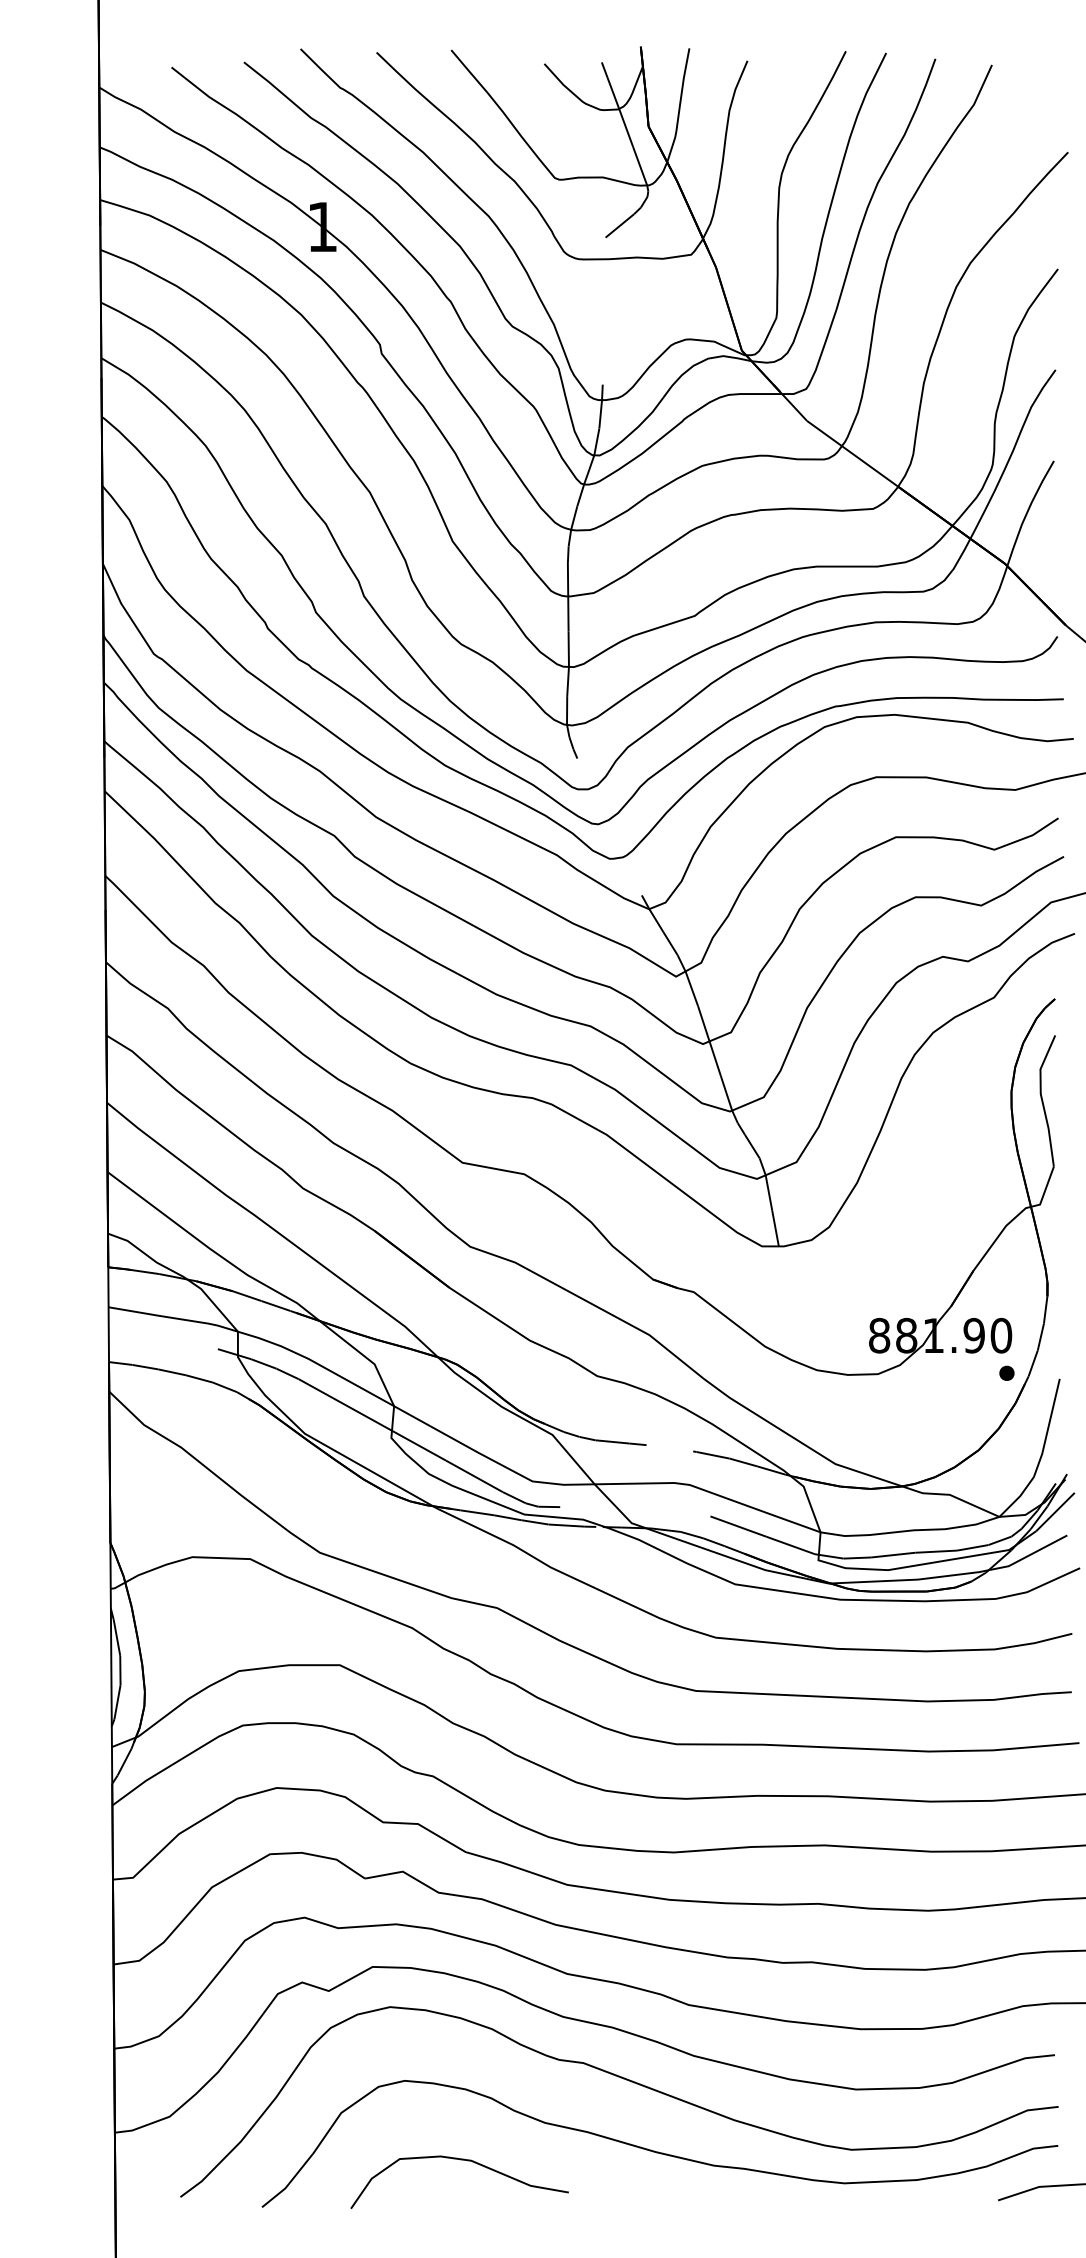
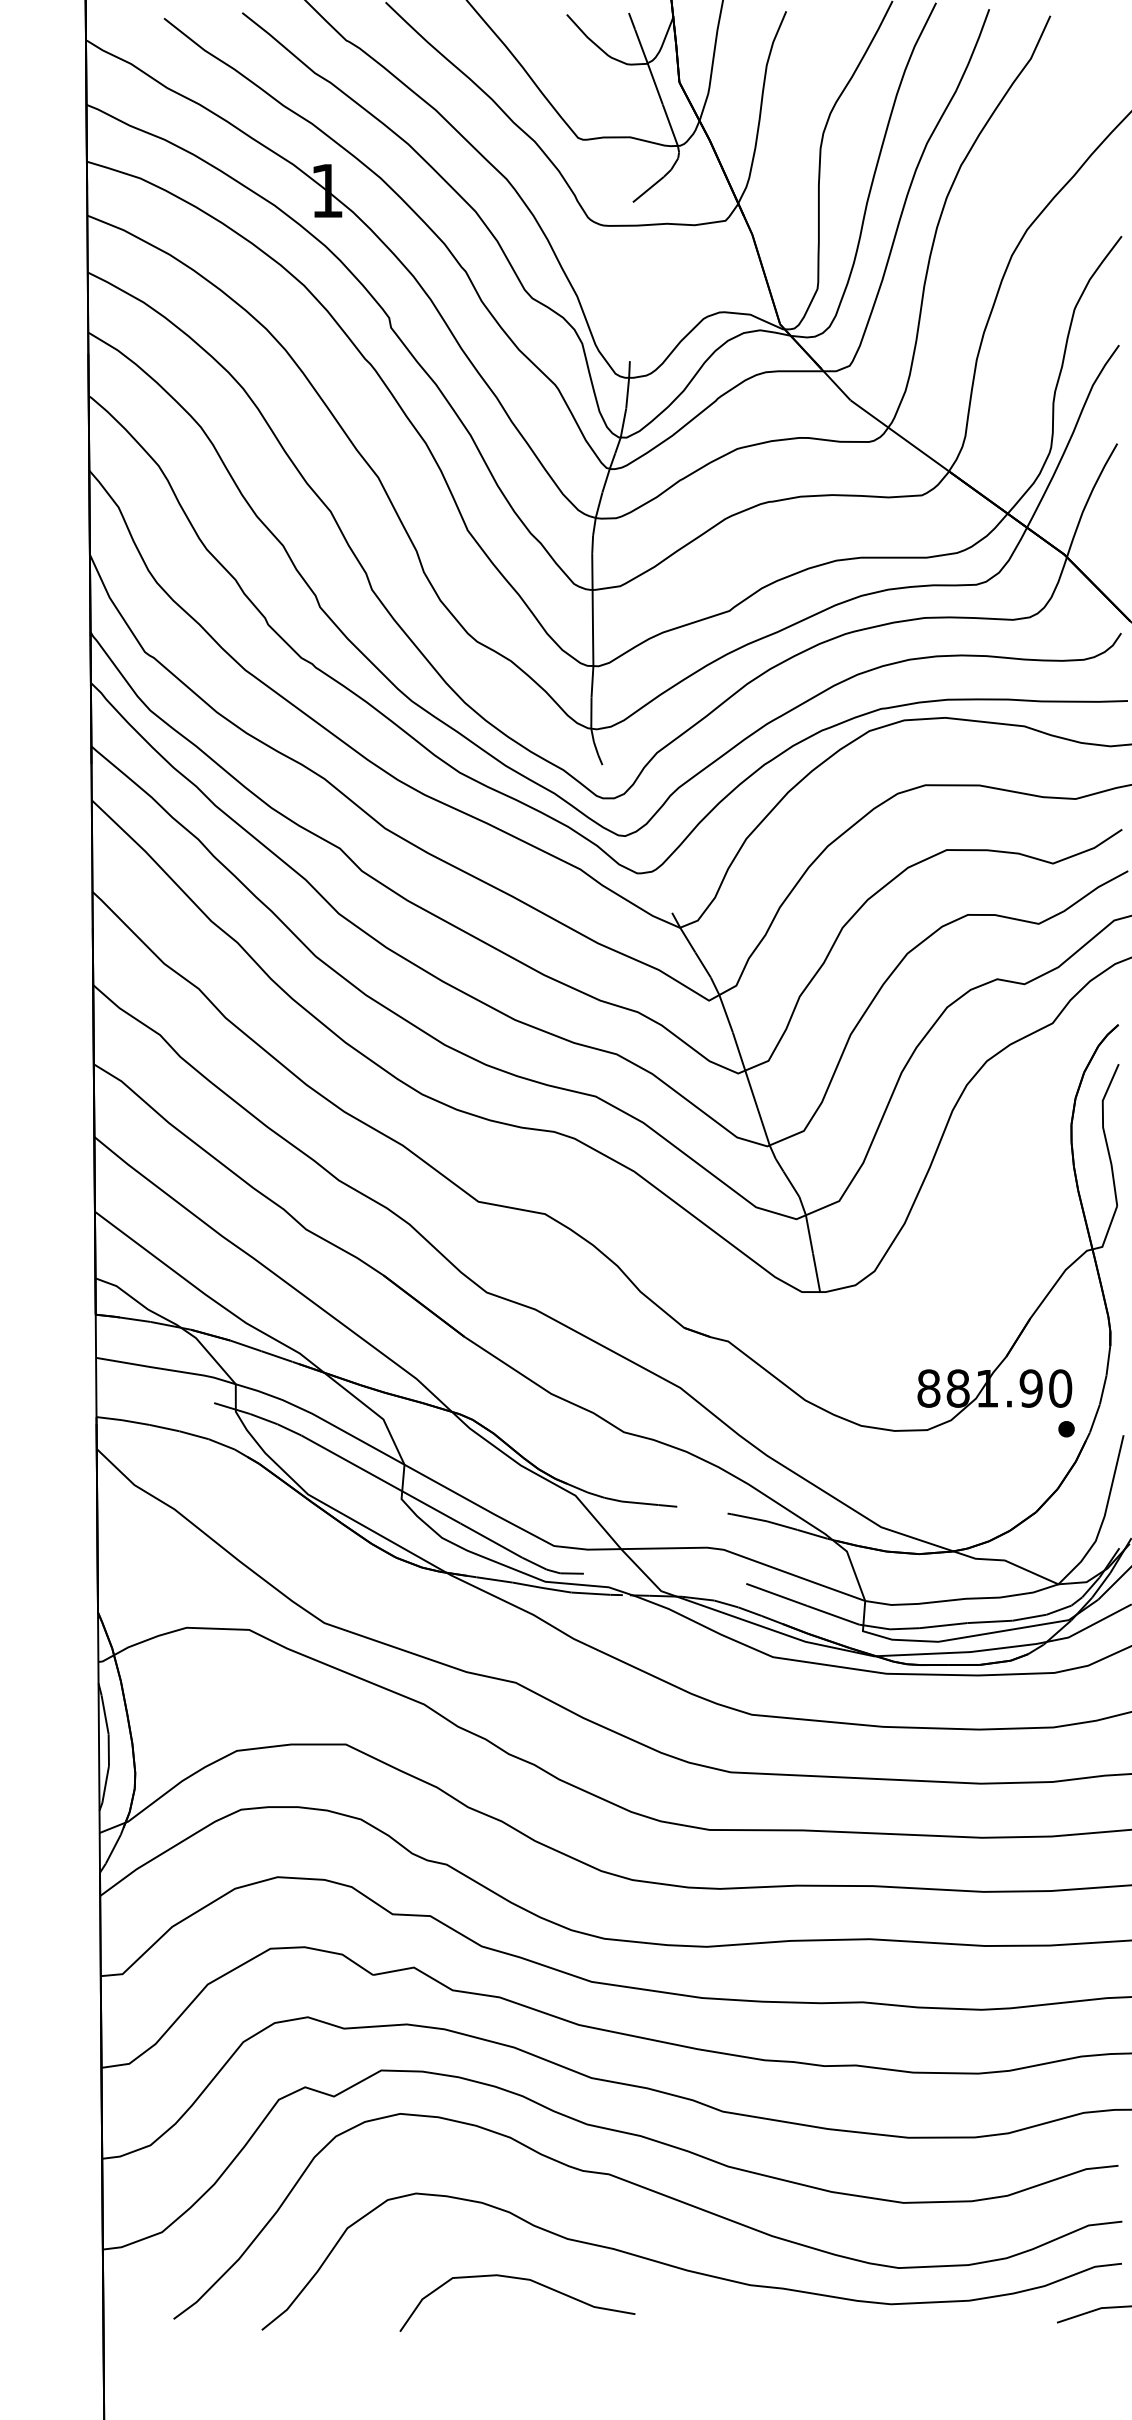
curve: (460, 2160) -> (518, 2279), moved

